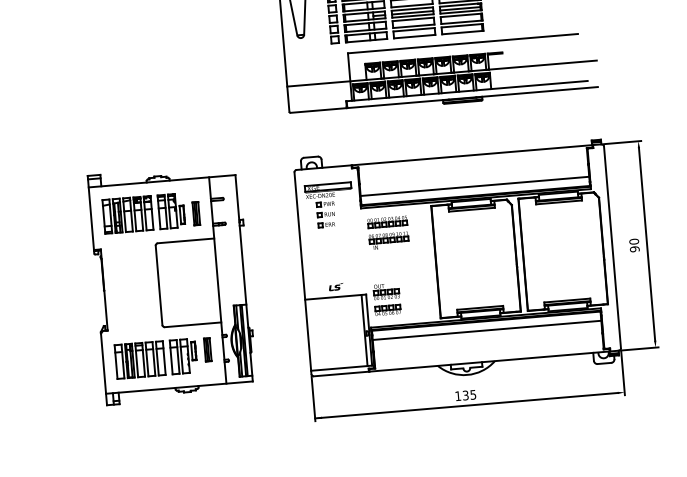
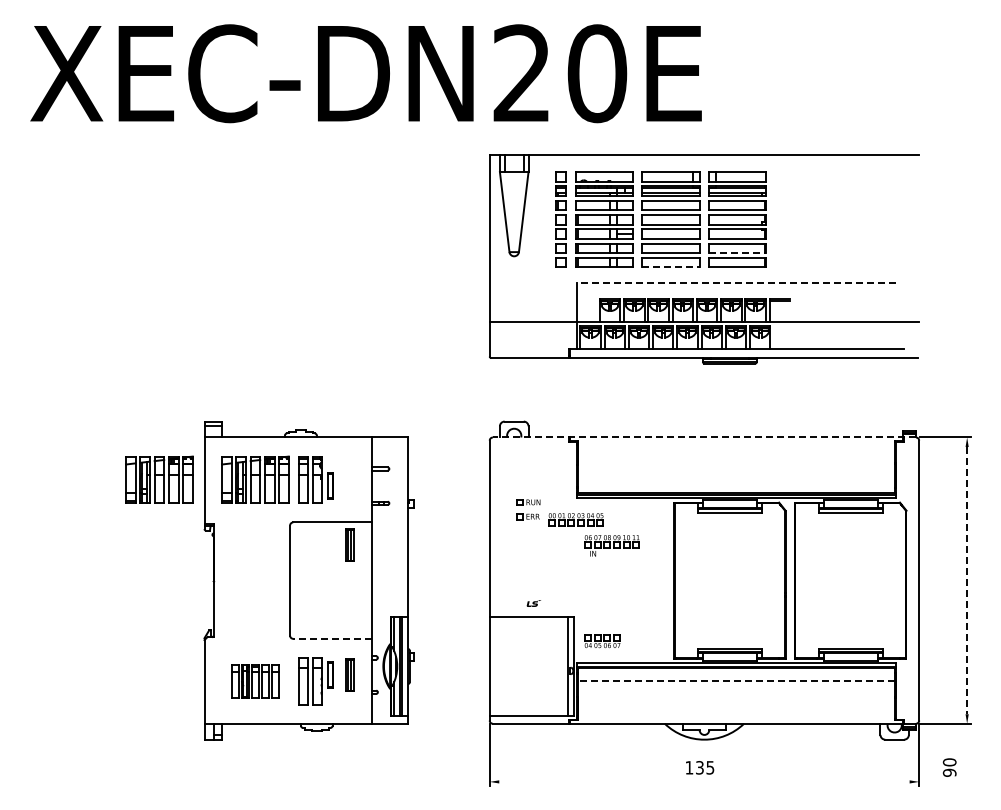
line: (460, 8) -> (737, 234), removed
line: (412, 12) -> (670, 234), removed
line: (461, 22) -> (737, 253), solid -> dashed
line: (415, 36) -> (671, 267), solid -> dashed
line: (462, 43) -> (736, 282), solid -> dashed
line: (449, 157) -> (704, 437), solid -> dashed
line: (474, 186) -> (736, 480), removed
part: (328, 194) -> (533, 475), removed
part: (196, 213) -> (349, 544), moved
part: (58, 220) -> (159, 479), added
part: (387, 221) -> (575, 519), moved
line: (647, 244) -> (967, 580), solid -> dashed
text: (634, 245) -> (949, 767), moved
part: (335, 287) -> (533, 603), size x0.7
part: (386, 291) -> (602, 615), removed
line: (192, 324) -> (331, 638), solid -> dashed
line: (486, 330) -> (736, 680), solid -> dashed
part: (140, 360) -> (255, 681), size x0.7
line: (466, 405) -> (699, 781), removed

